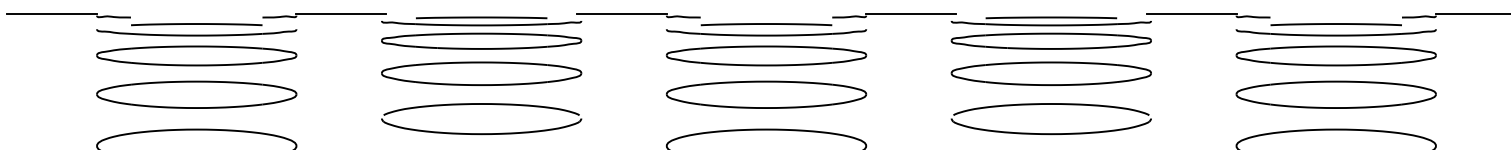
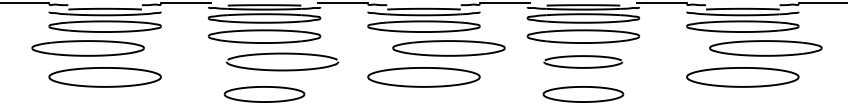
part: (195, 94) -> (87, 48), moved
part: (765, 94) -> (448, 48), moved
part: (1335, 94) -> (765, 48), moved
part: (481, 118) -> (282, 61), moved
part: (1049, 118) -> (582, 61), size x0.7

